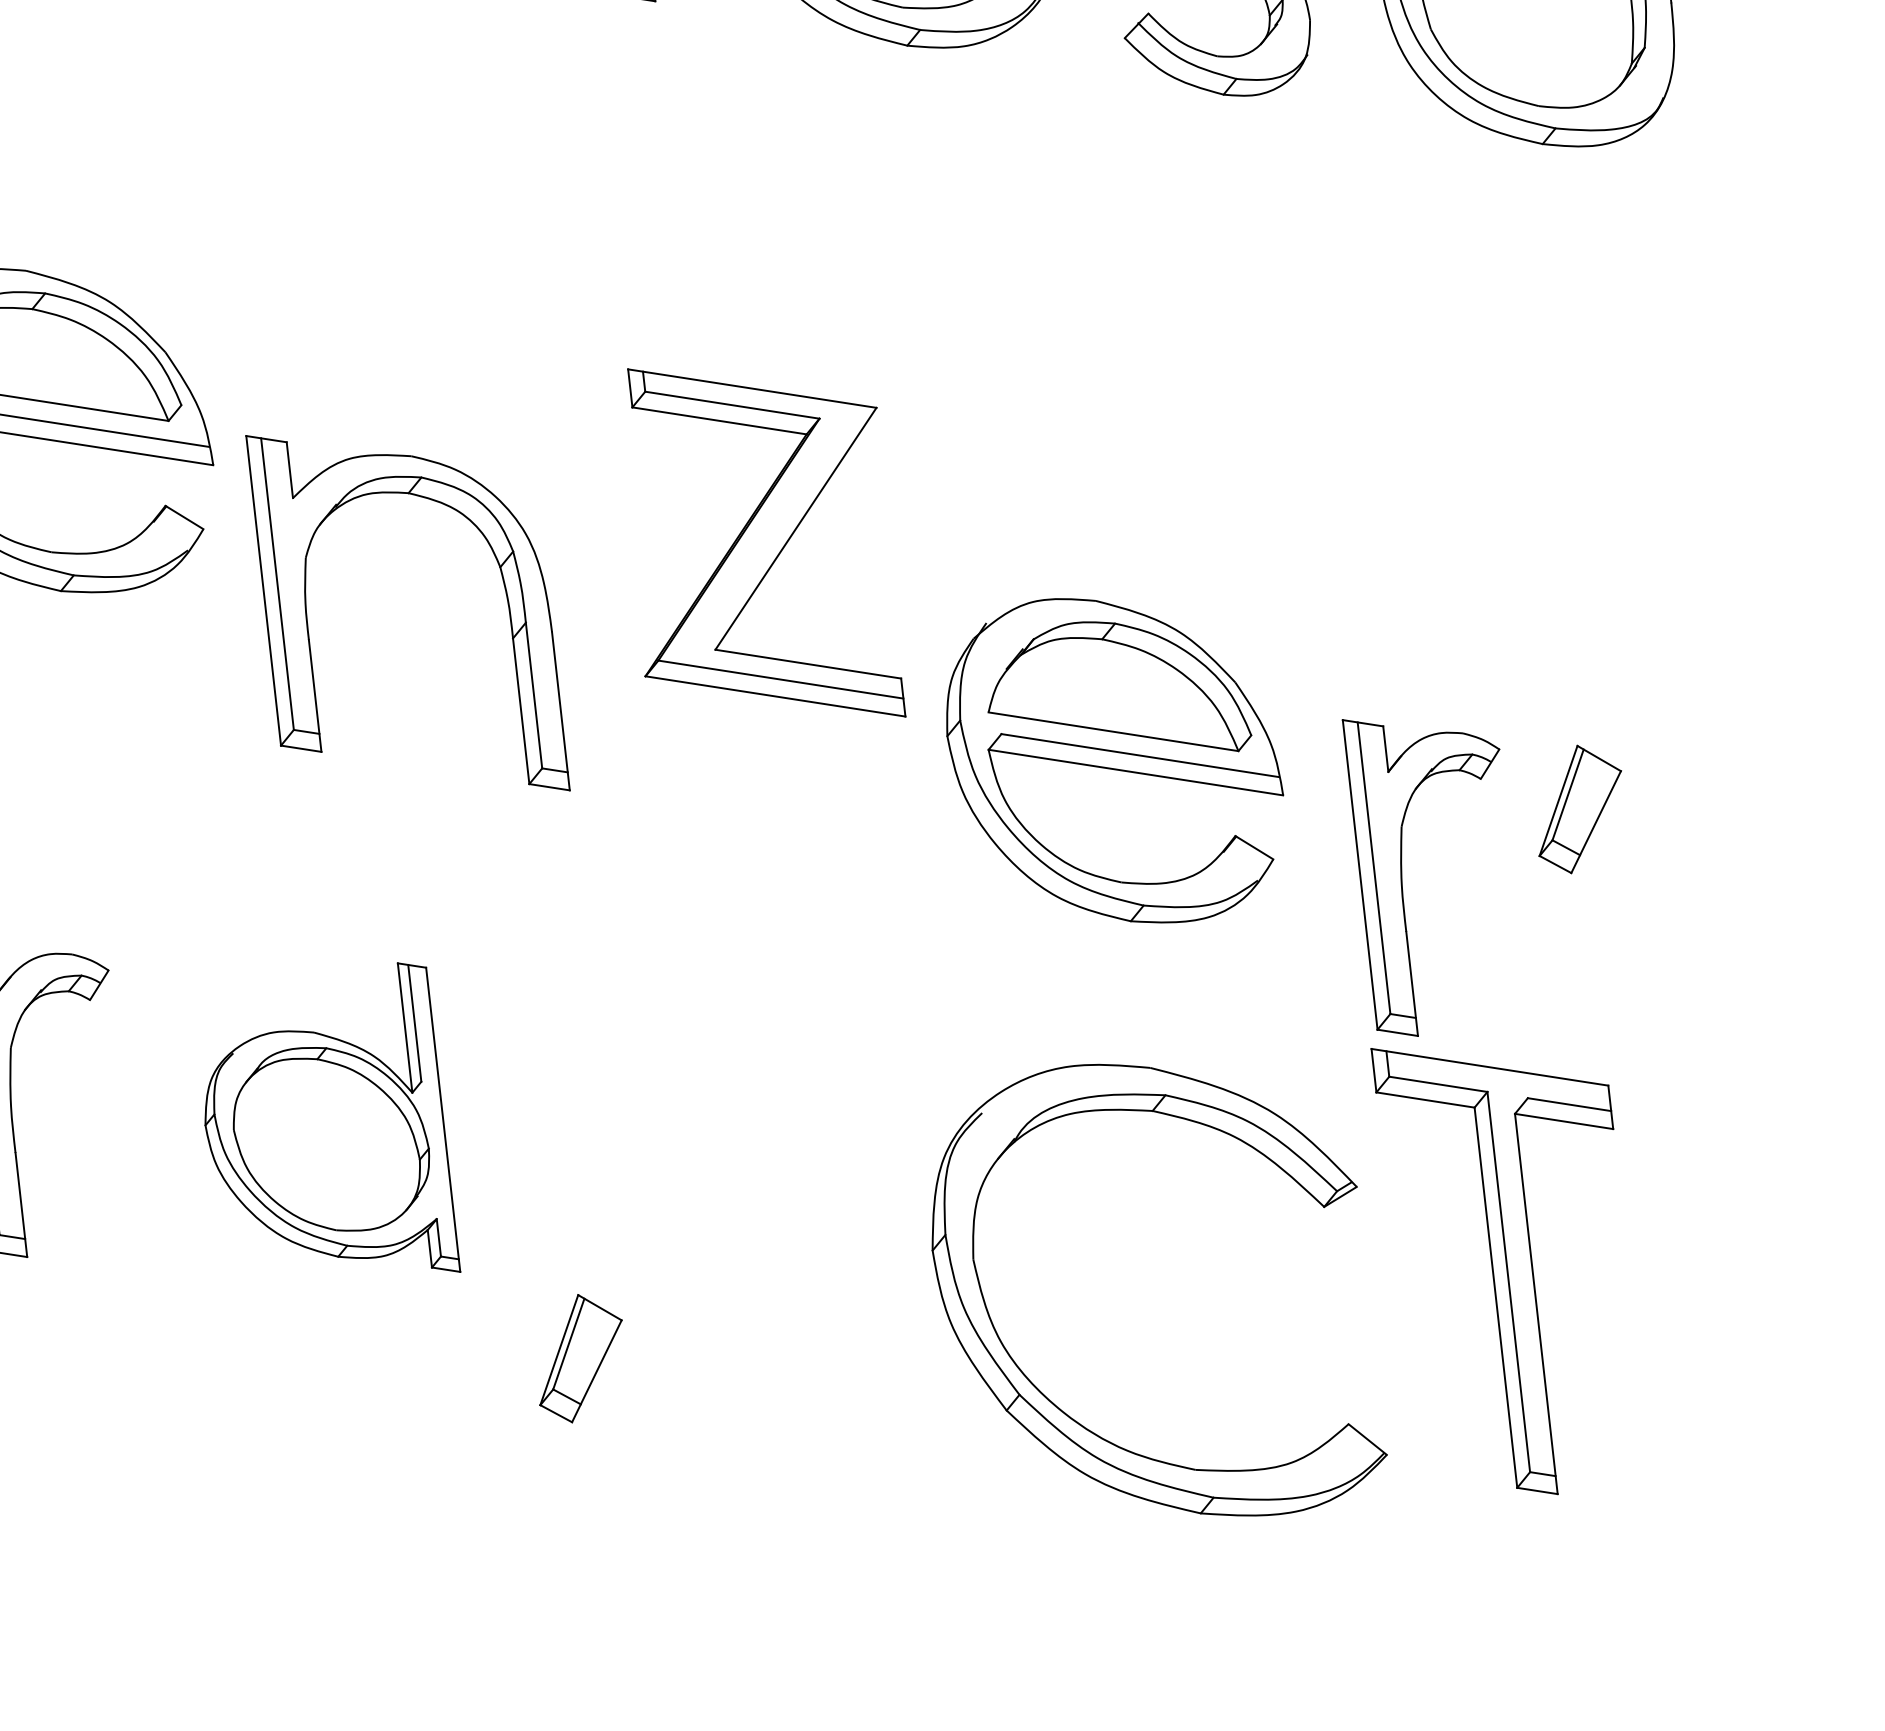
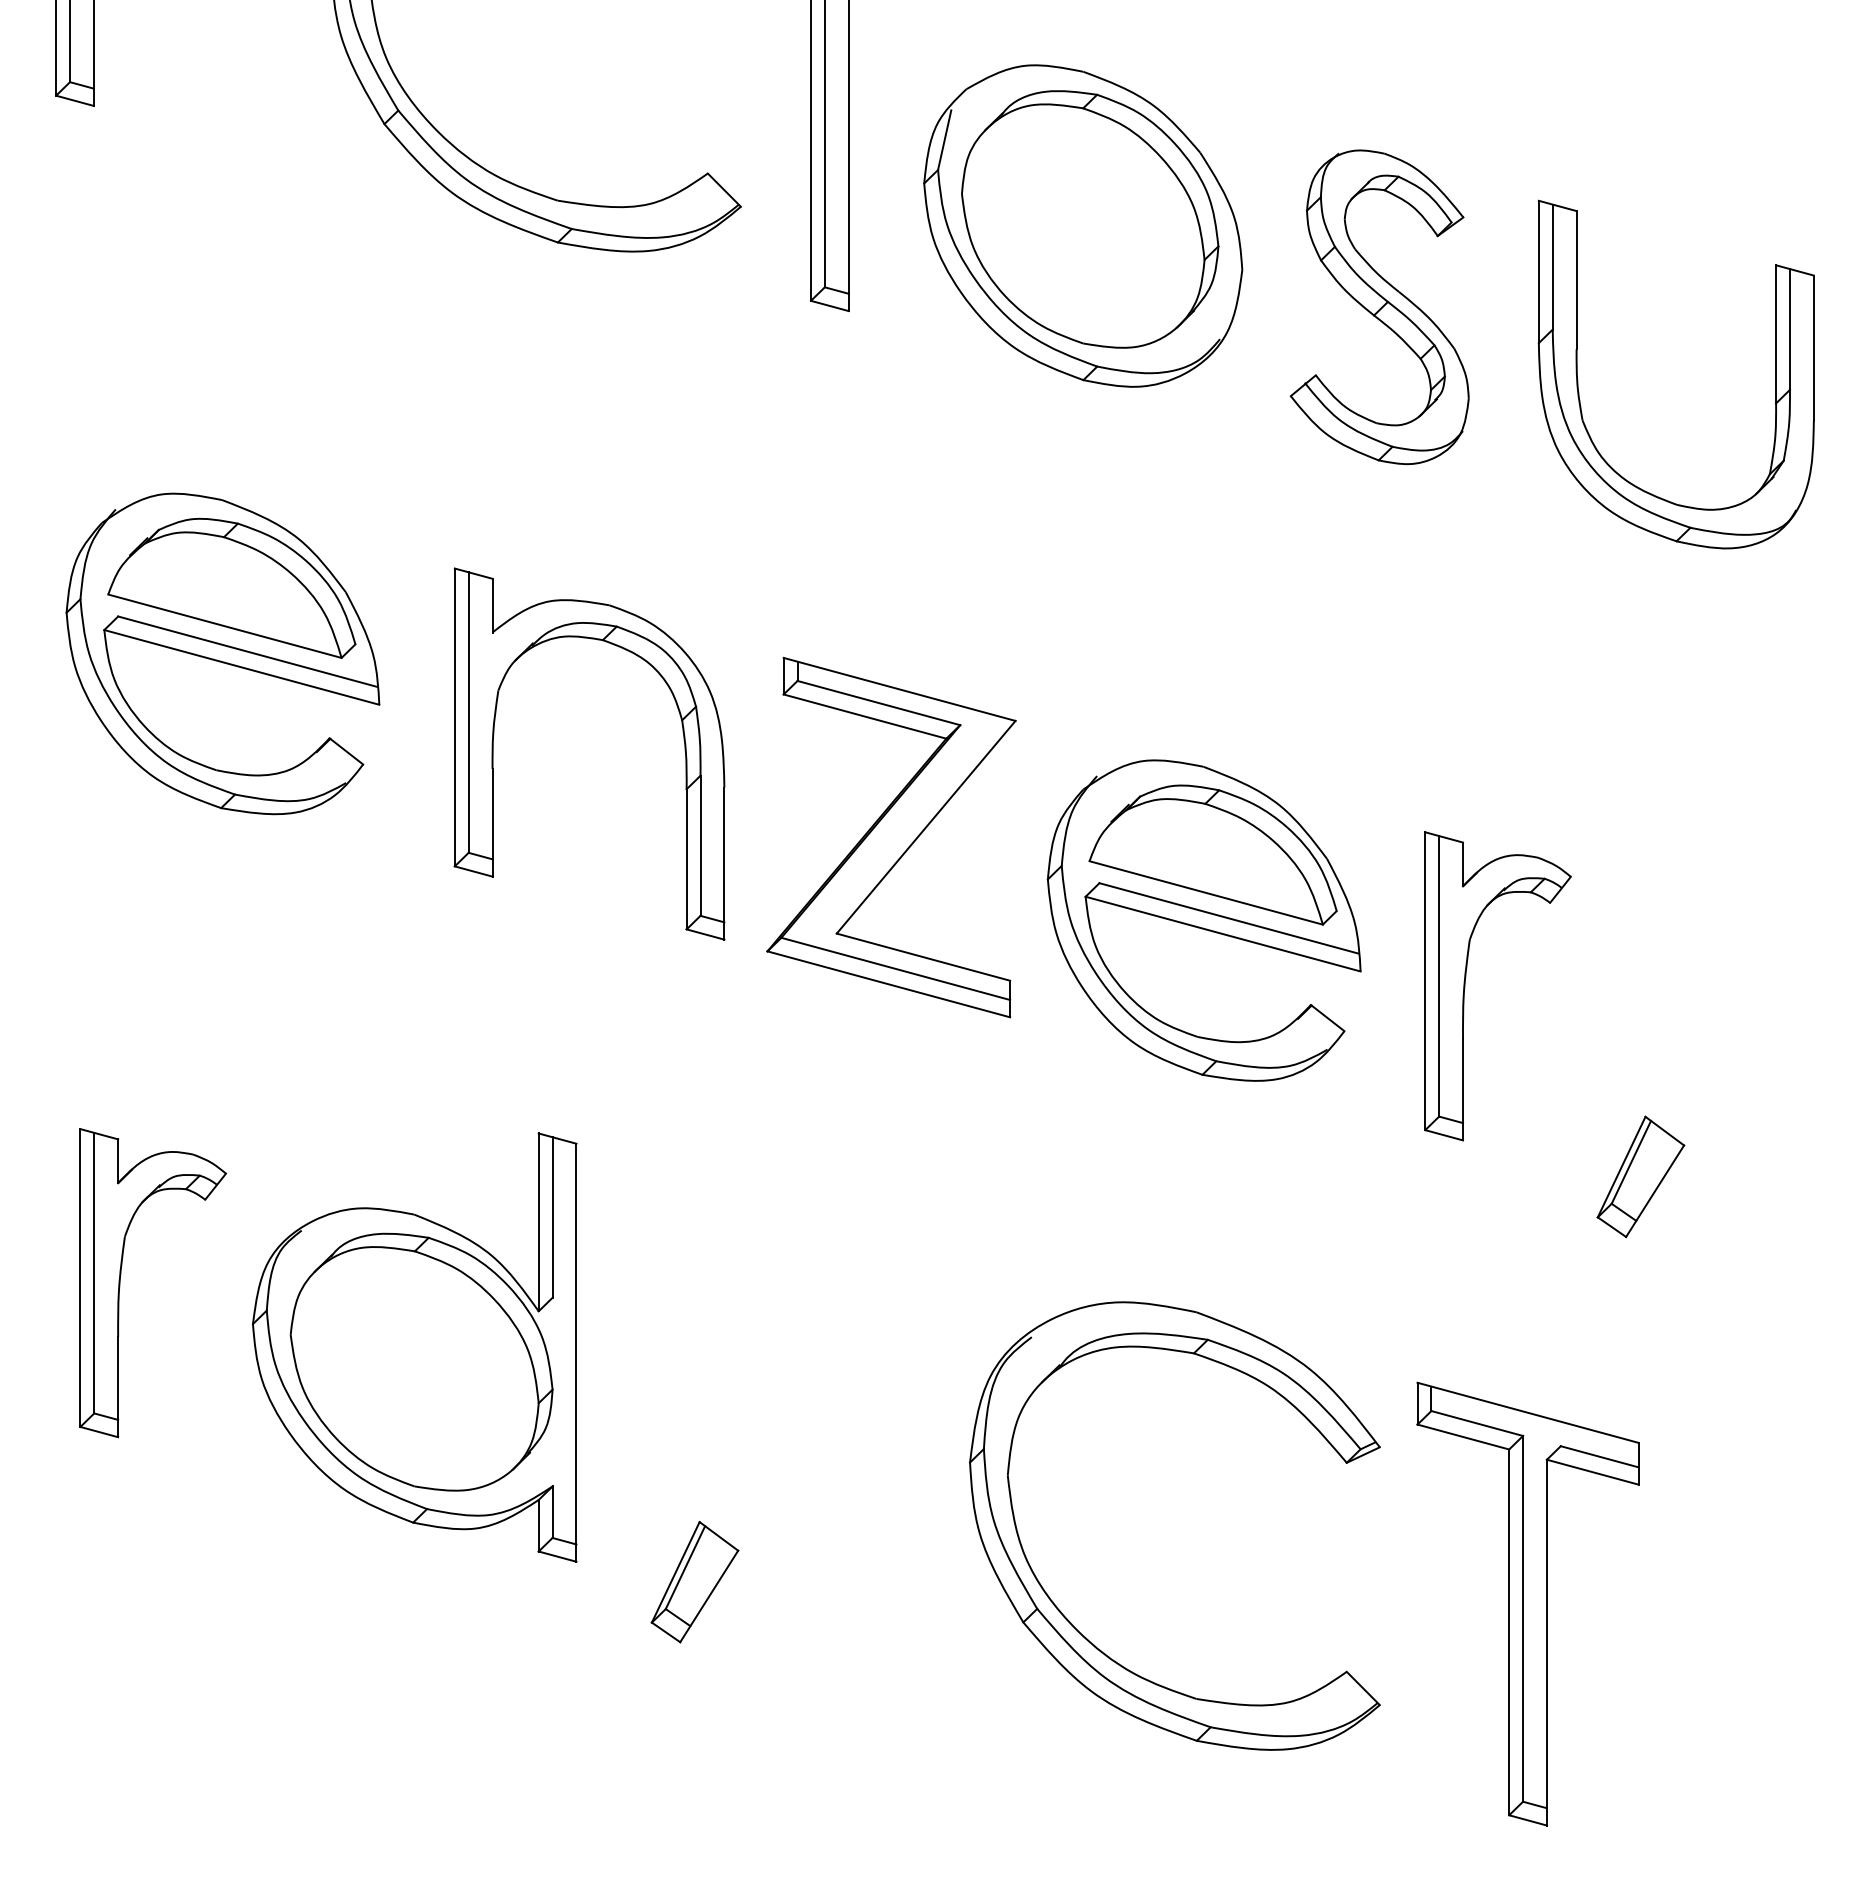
part: (504, 588) -> (683, 740), moved
part: (1113, 760) -> (1203, 920), moved
part: (1402, 875) -> (1465, 986), moved
part: (324, 1129) -> (414, 1347), size x1.43
part: (579, 1358) -> (694, 1582), moved
part: (1055, 1404) -> (1070, 1621), moved

